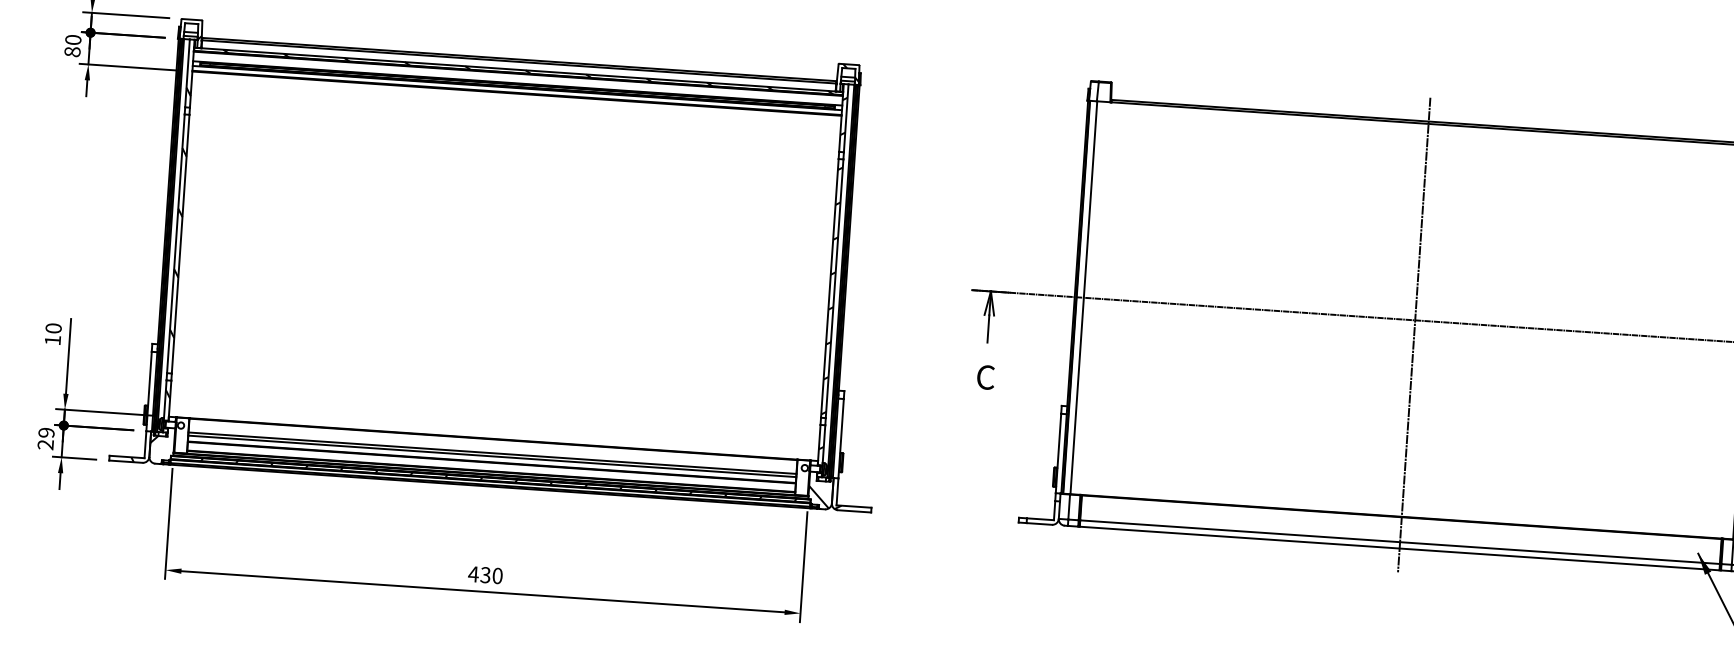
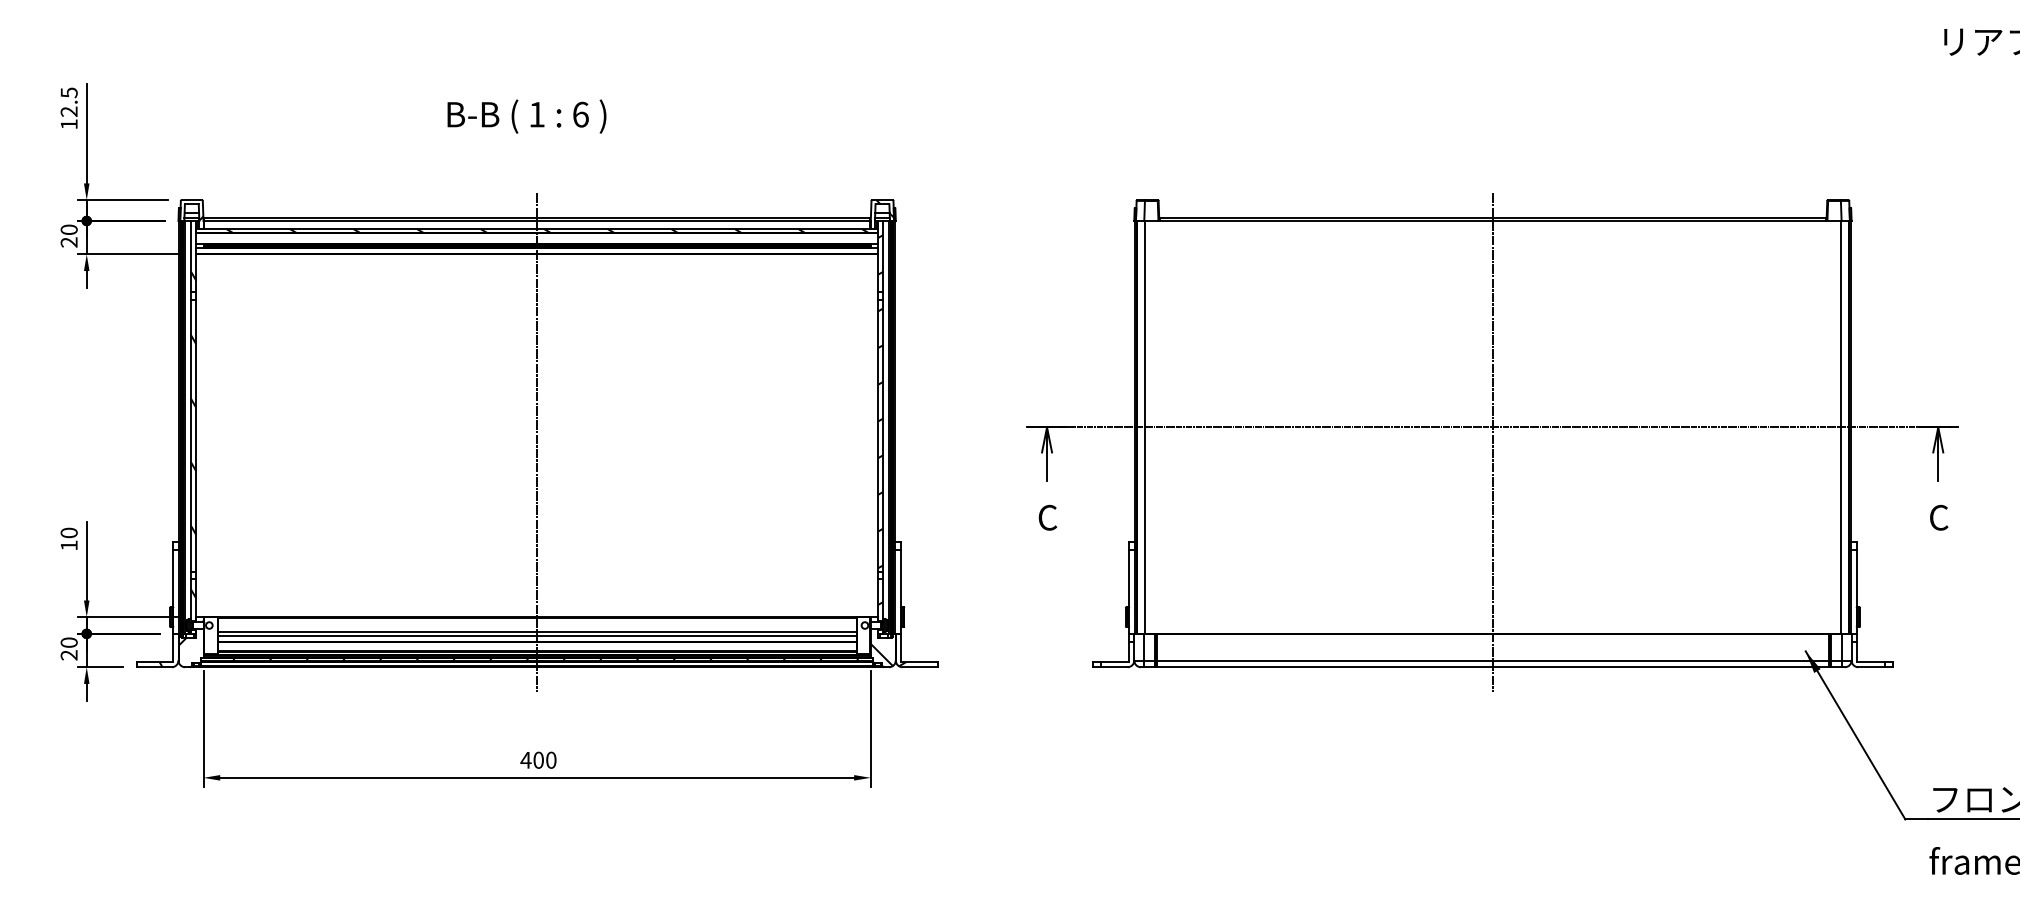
text: (71, 52) -> (68, 242), 80 -> 20
line: (505, 272) -> (537, 442), added
text: (45, 432) -> (68, 642), 29 -> 20
text: (485, 574) -> (538, 759), 430 -> 400

